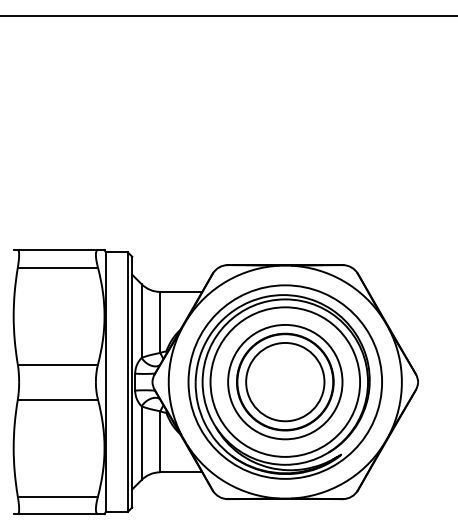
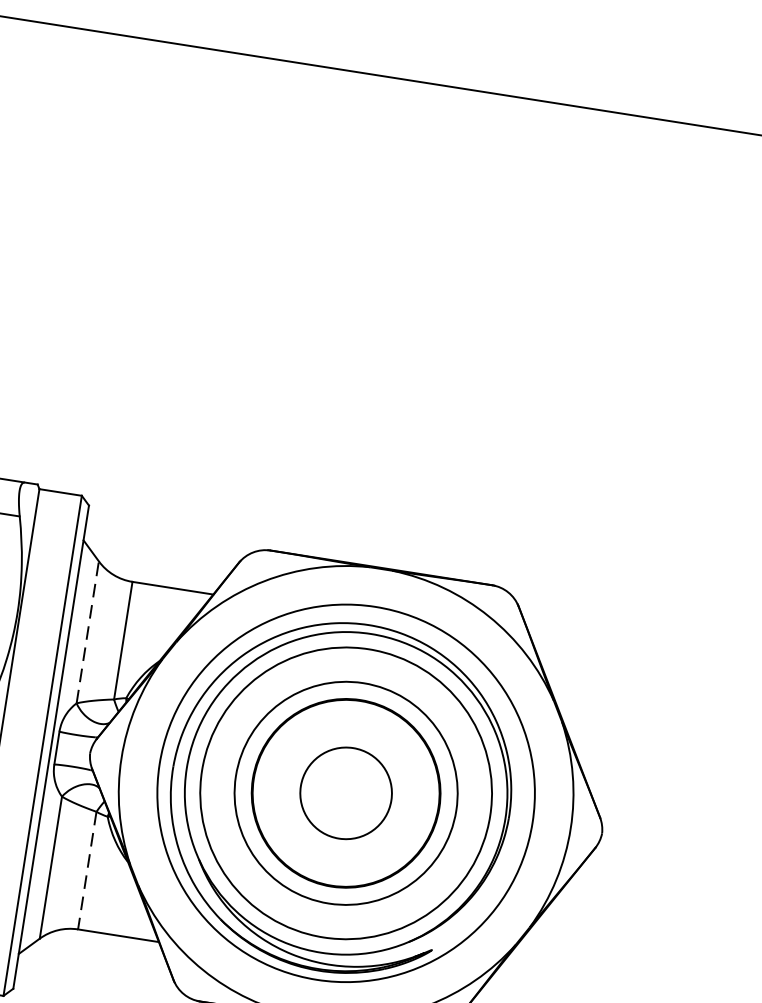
line: (141, 321) -> (87, 633), solid -> dashed
circle: (285, 381) -> (346, 792), size x0.6
line: (160, 441) -> (87, 870), solid -> dashed

